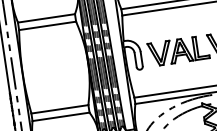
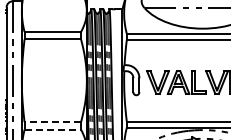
line: (59, 109) -> (52, 122), solid -> dashed
line: (61, 116) -> (53, 129), solid -> dashed

